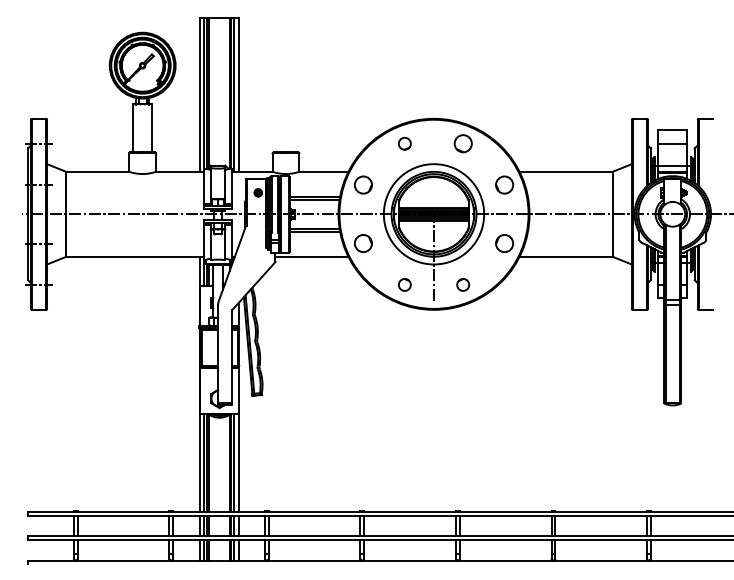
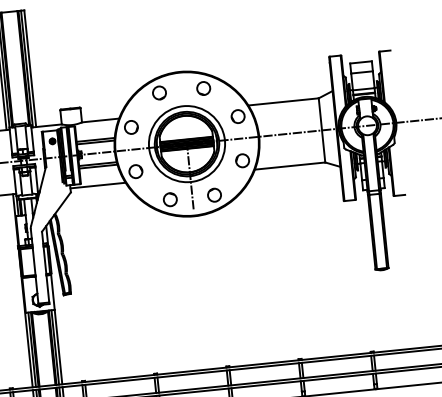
circle: (404, 143) -> (159, 92), size x1.43
circle: (404, 284) -> (170, 199), size x1.43
circle: (462, 284) -> (213, 194), size x1.43

